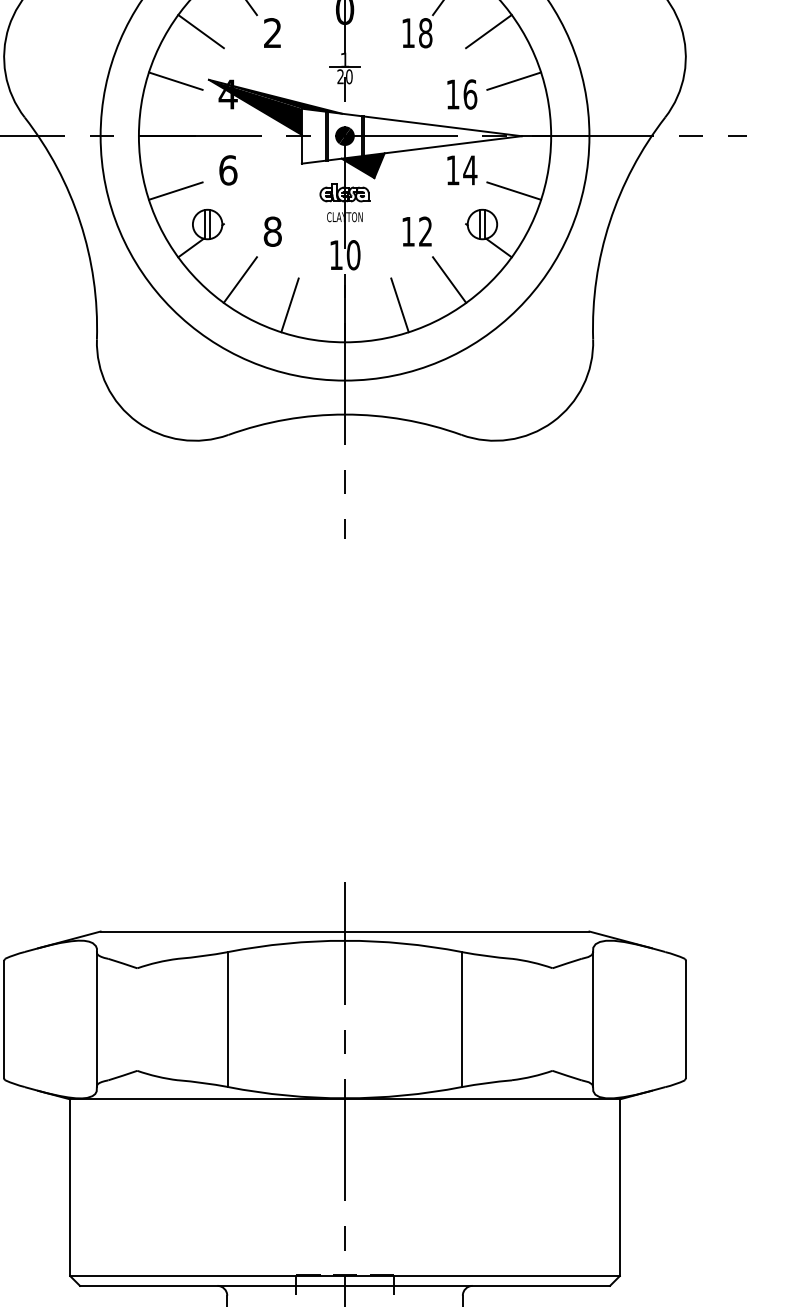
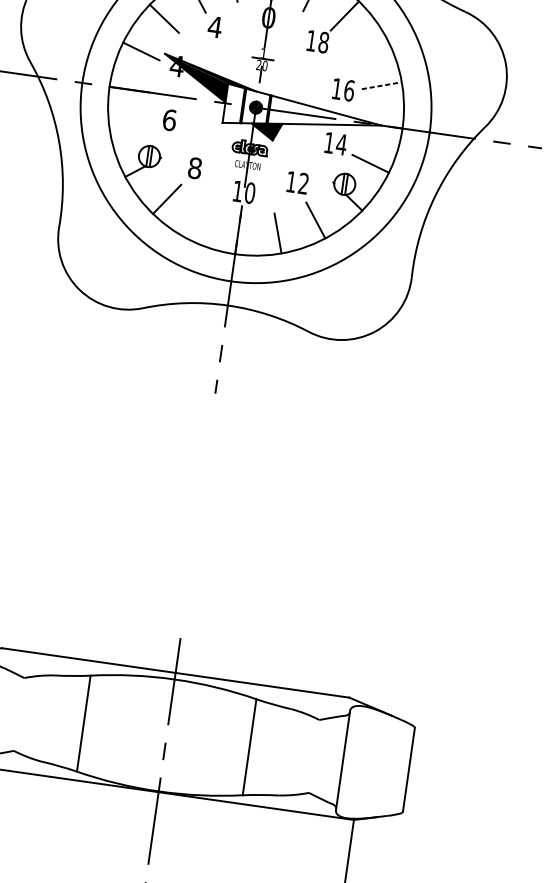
line: (488, 31) -> (368, 47), removed
text: (272, 32) -> (215, 26), 2 -> 4
line: (514, 81) -> (382, 85), solid -> dashed
line: (175, 190) -> (130, 129), removed
line: (289, 305) -> (199, 222), removed

